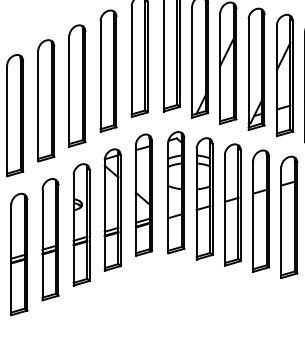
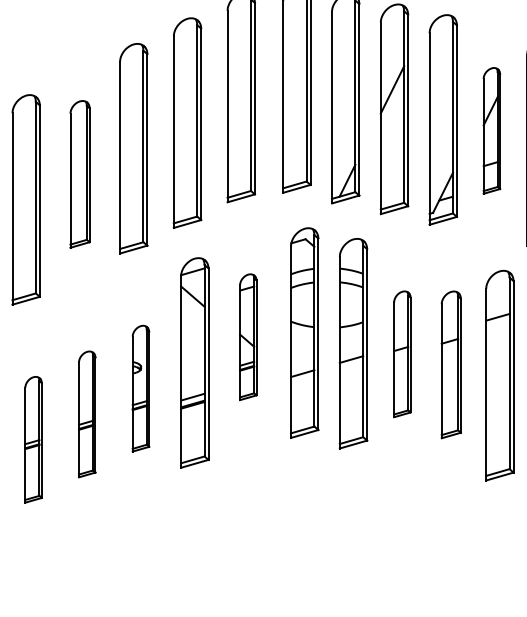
part: (284, 75) -> (491, 130), size x0.6
part: (46, 100) -> (80, 173), size x0.7
part: (143, 194) -> (247, 336), size x0.6
part: (232, 204) -> (401, 353), size x0.6
part: (261, 210) -> (451, 363), size x0.7
part: (81, 224) -> (140, 387), size x0.6
part: (50, 239) -> (87, 413), size x0.6
part: (19, 254) -> (33, 439), size x0.6

